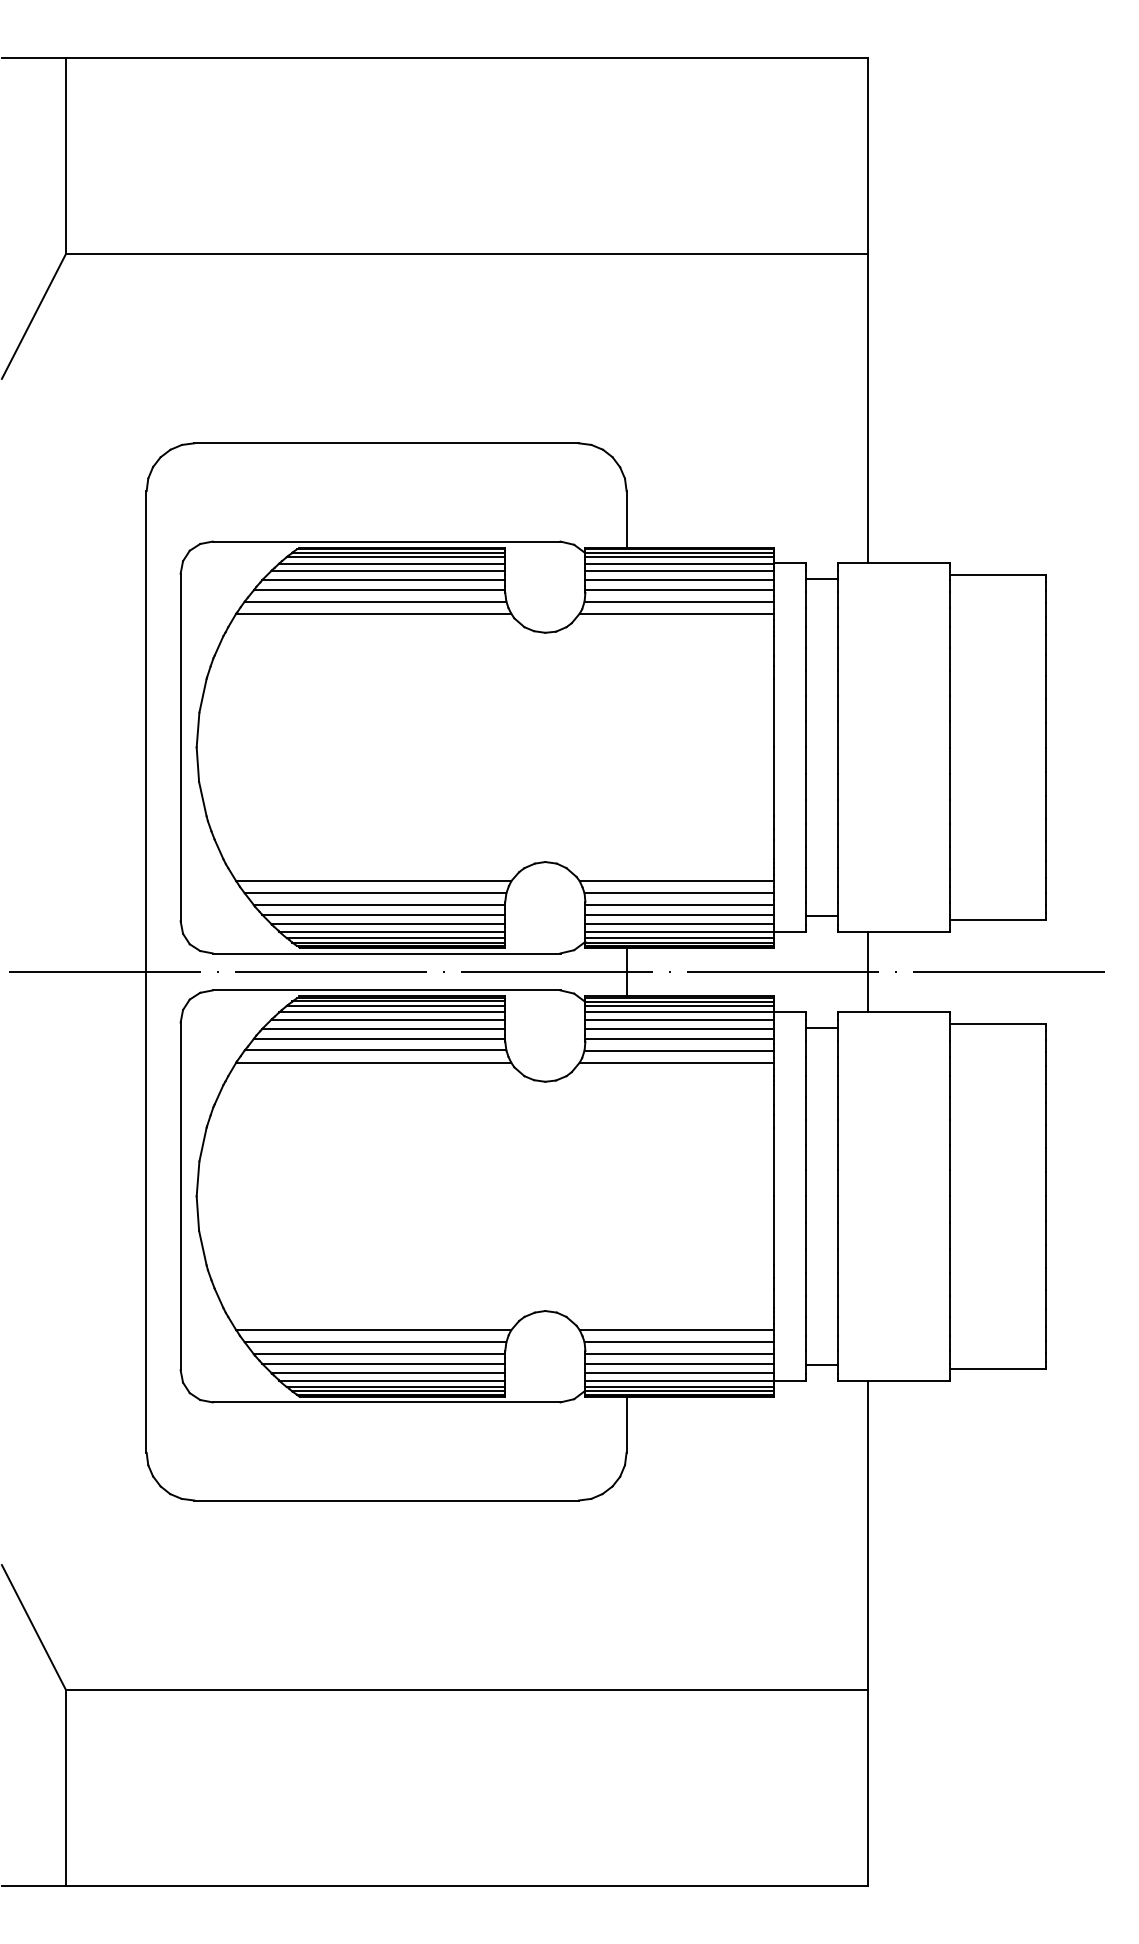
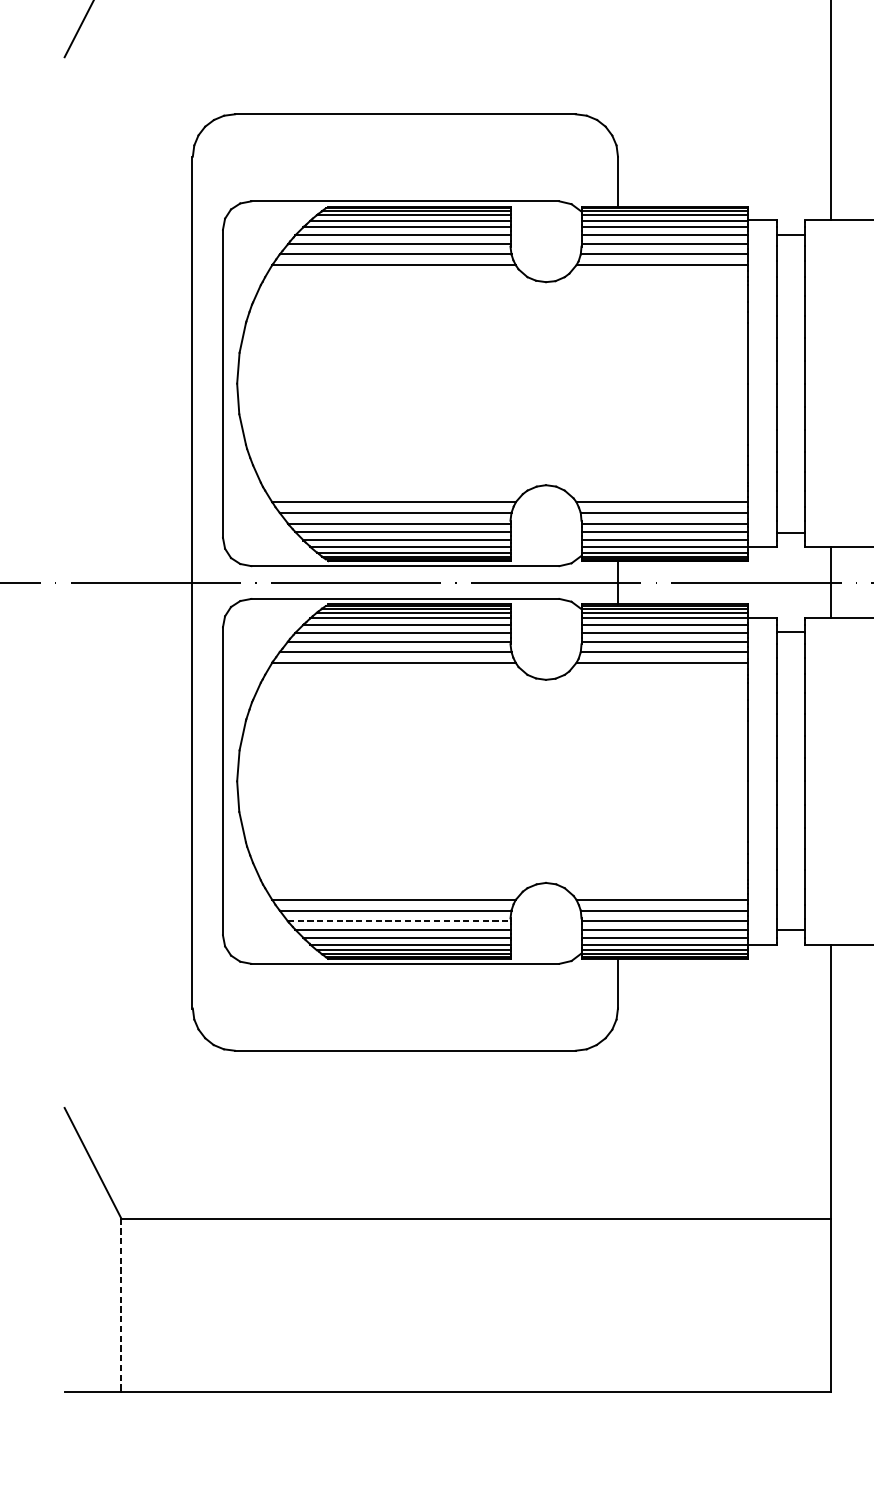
line: (379, 1354) -> (399, 921), solid -> dashed
line: (66, 1787) -> (121, 1304), solid -> dashed

